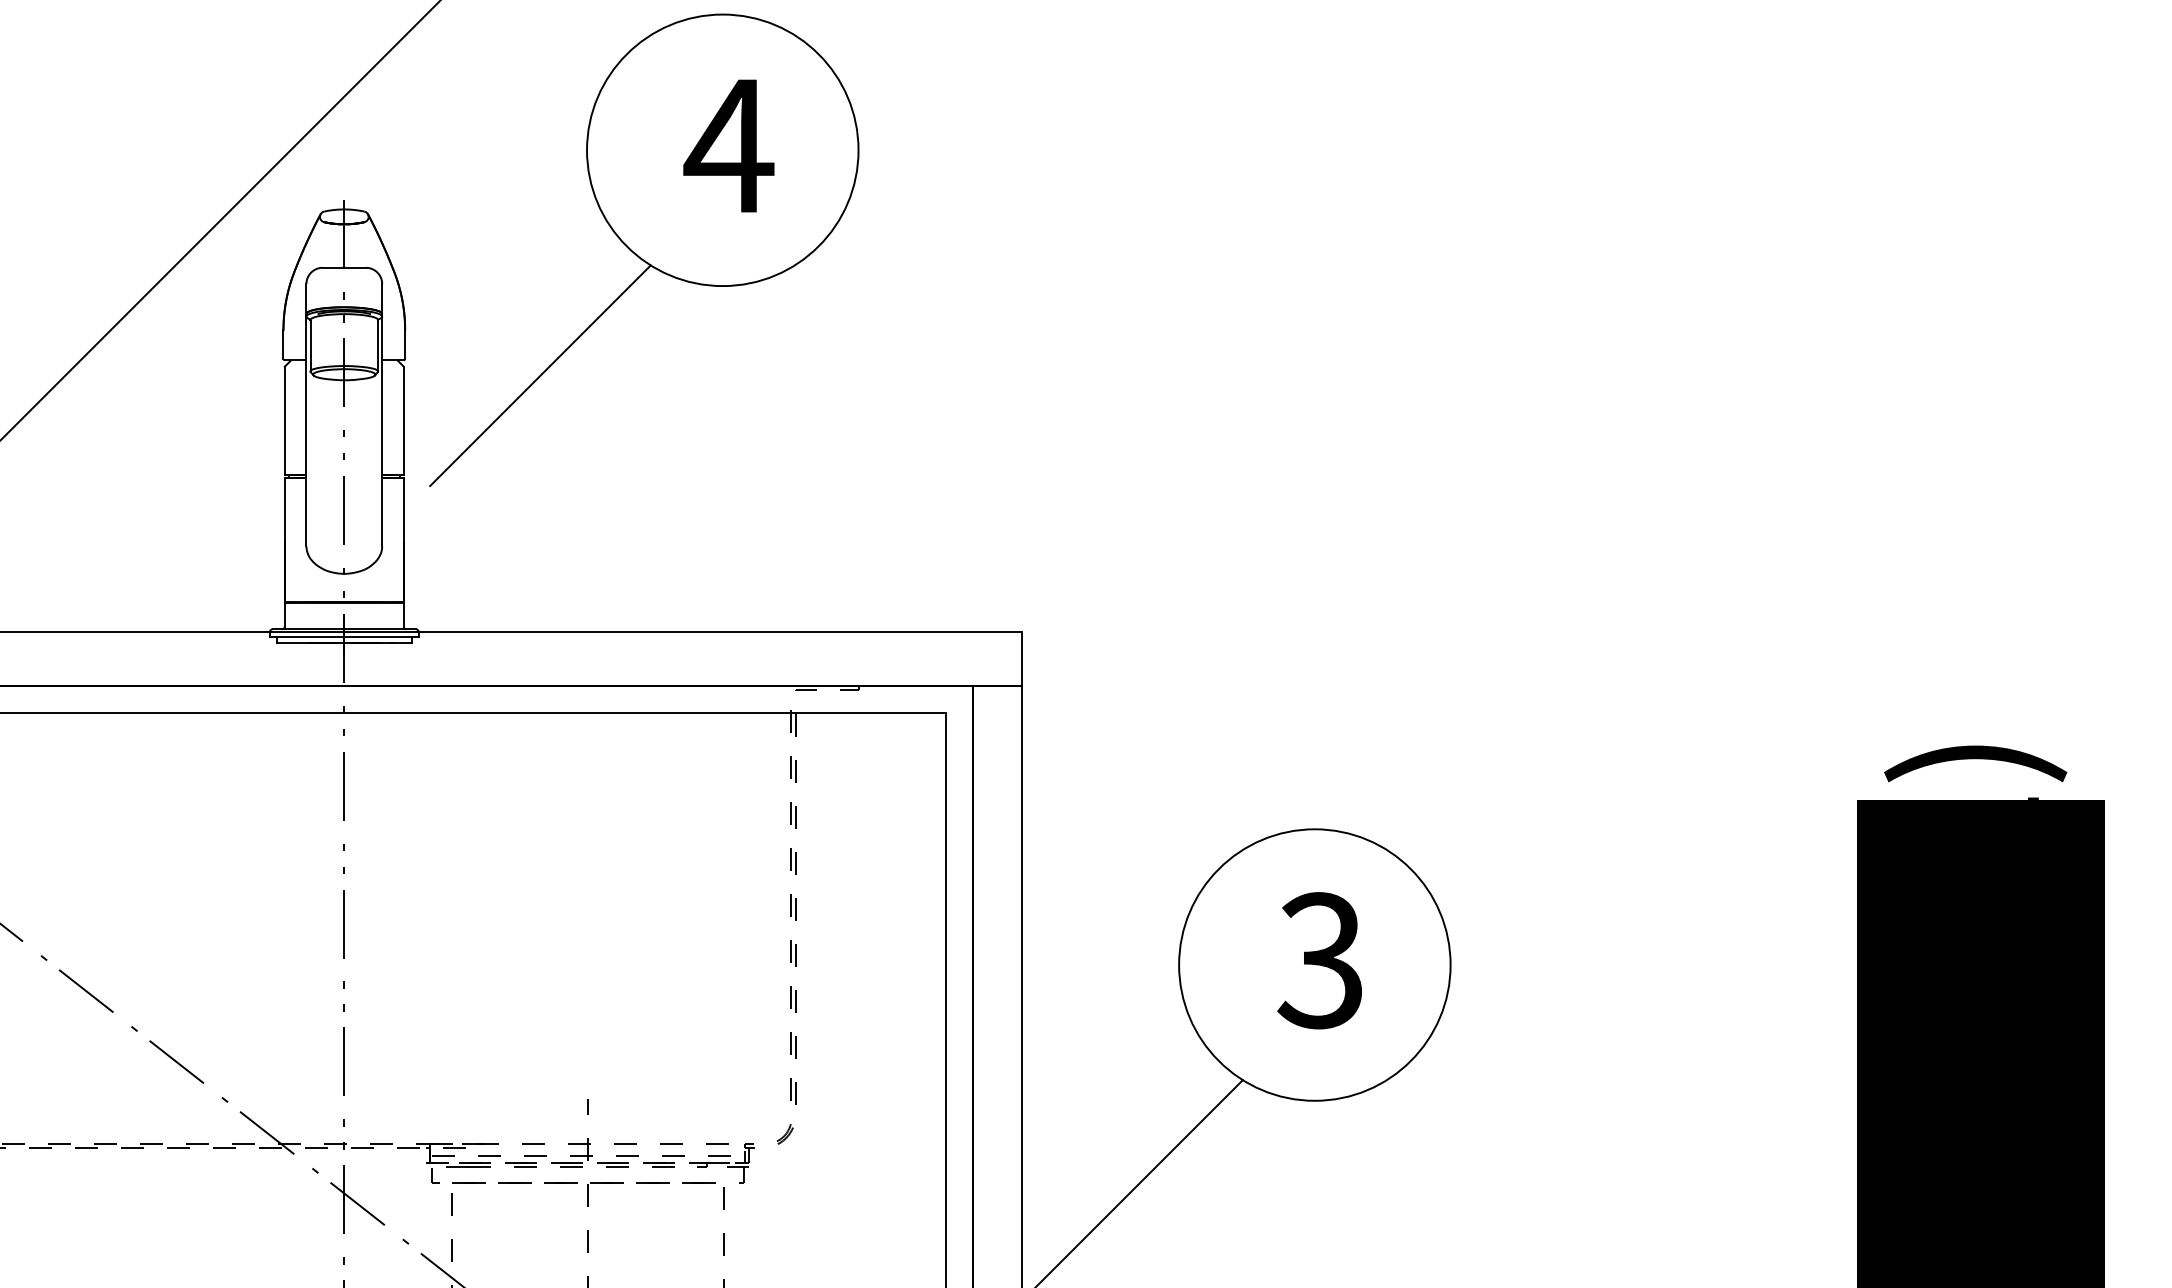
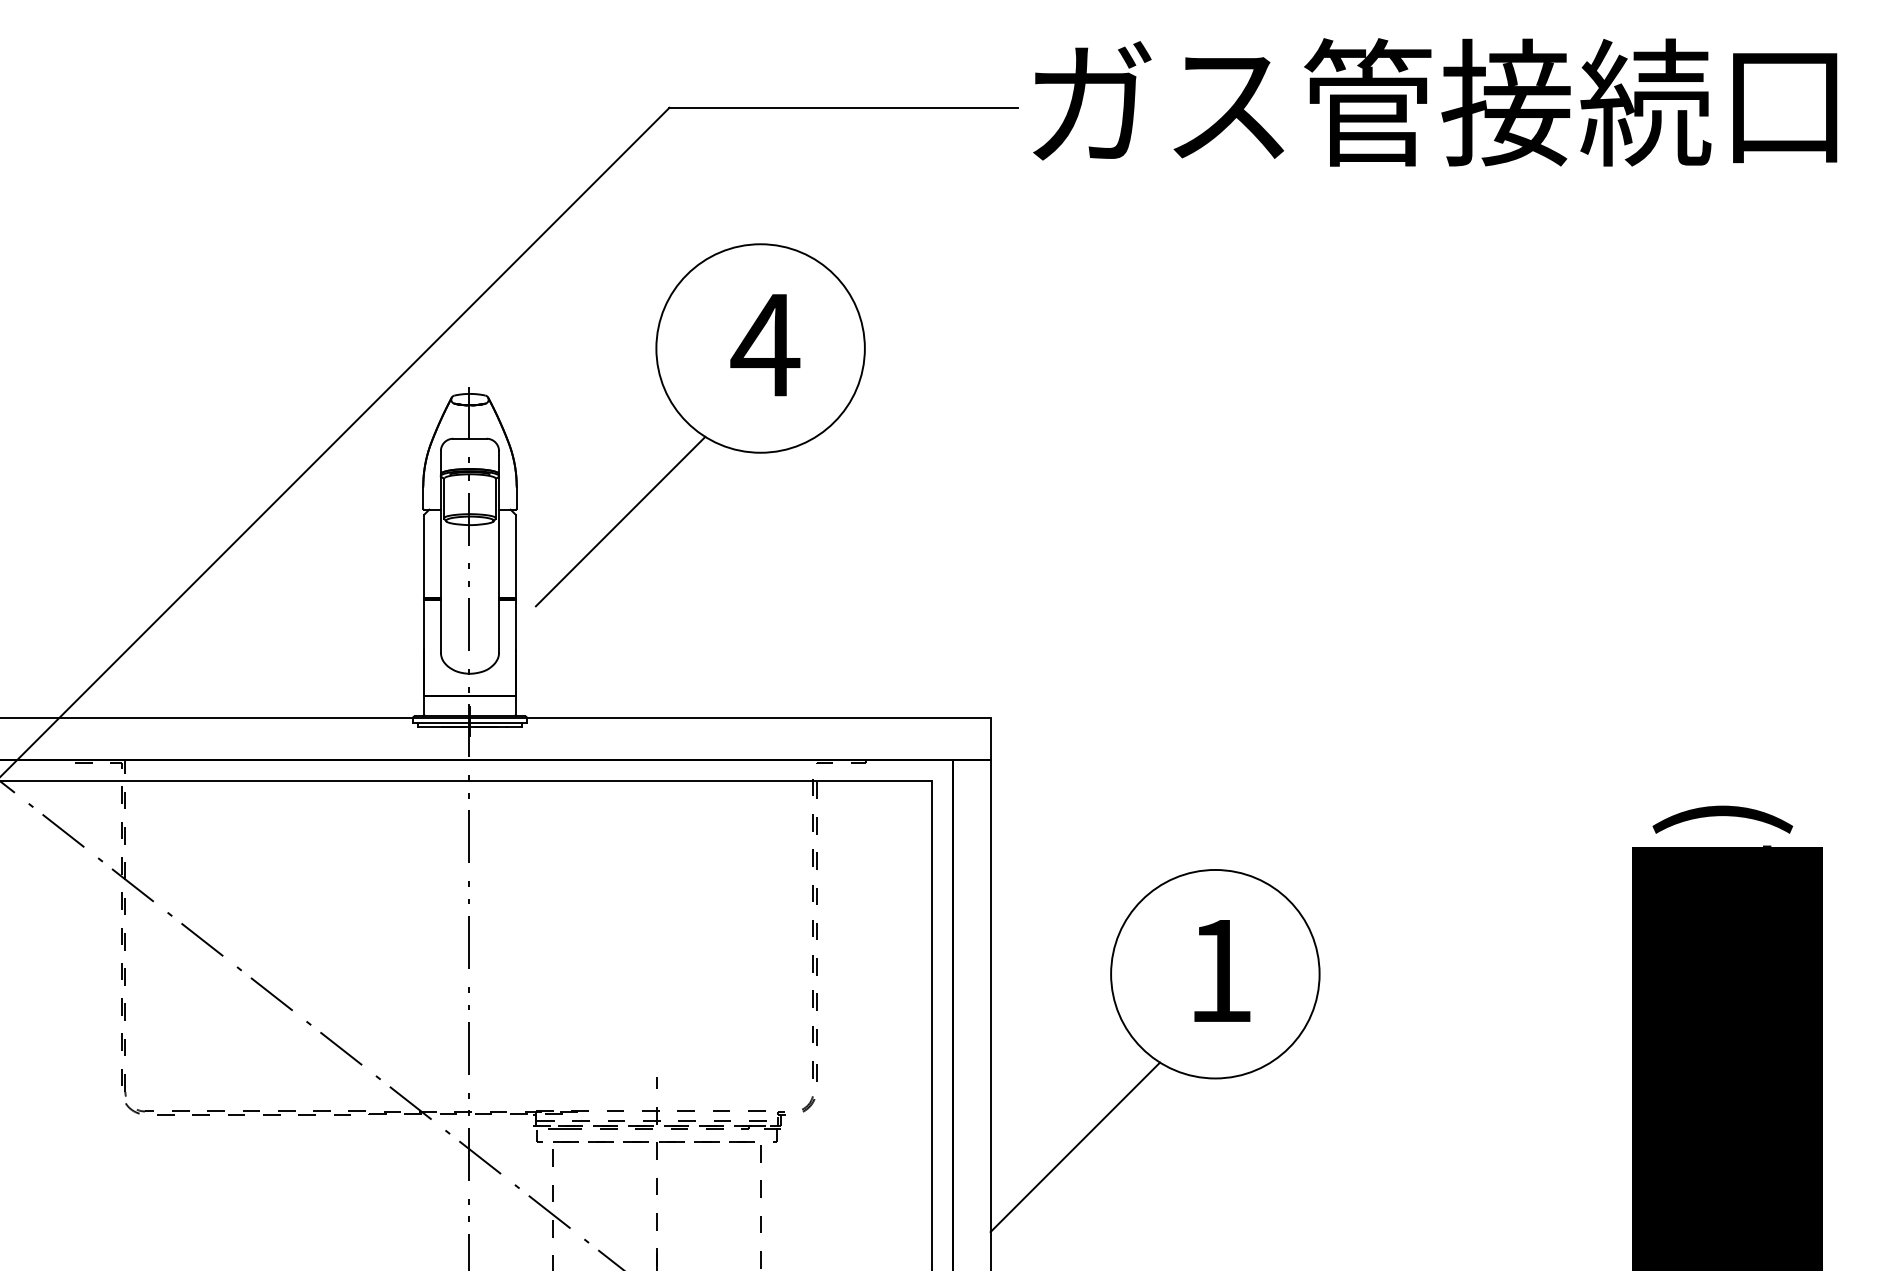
text: (1318, 960) -> (1218, 970), 3 -> 1

